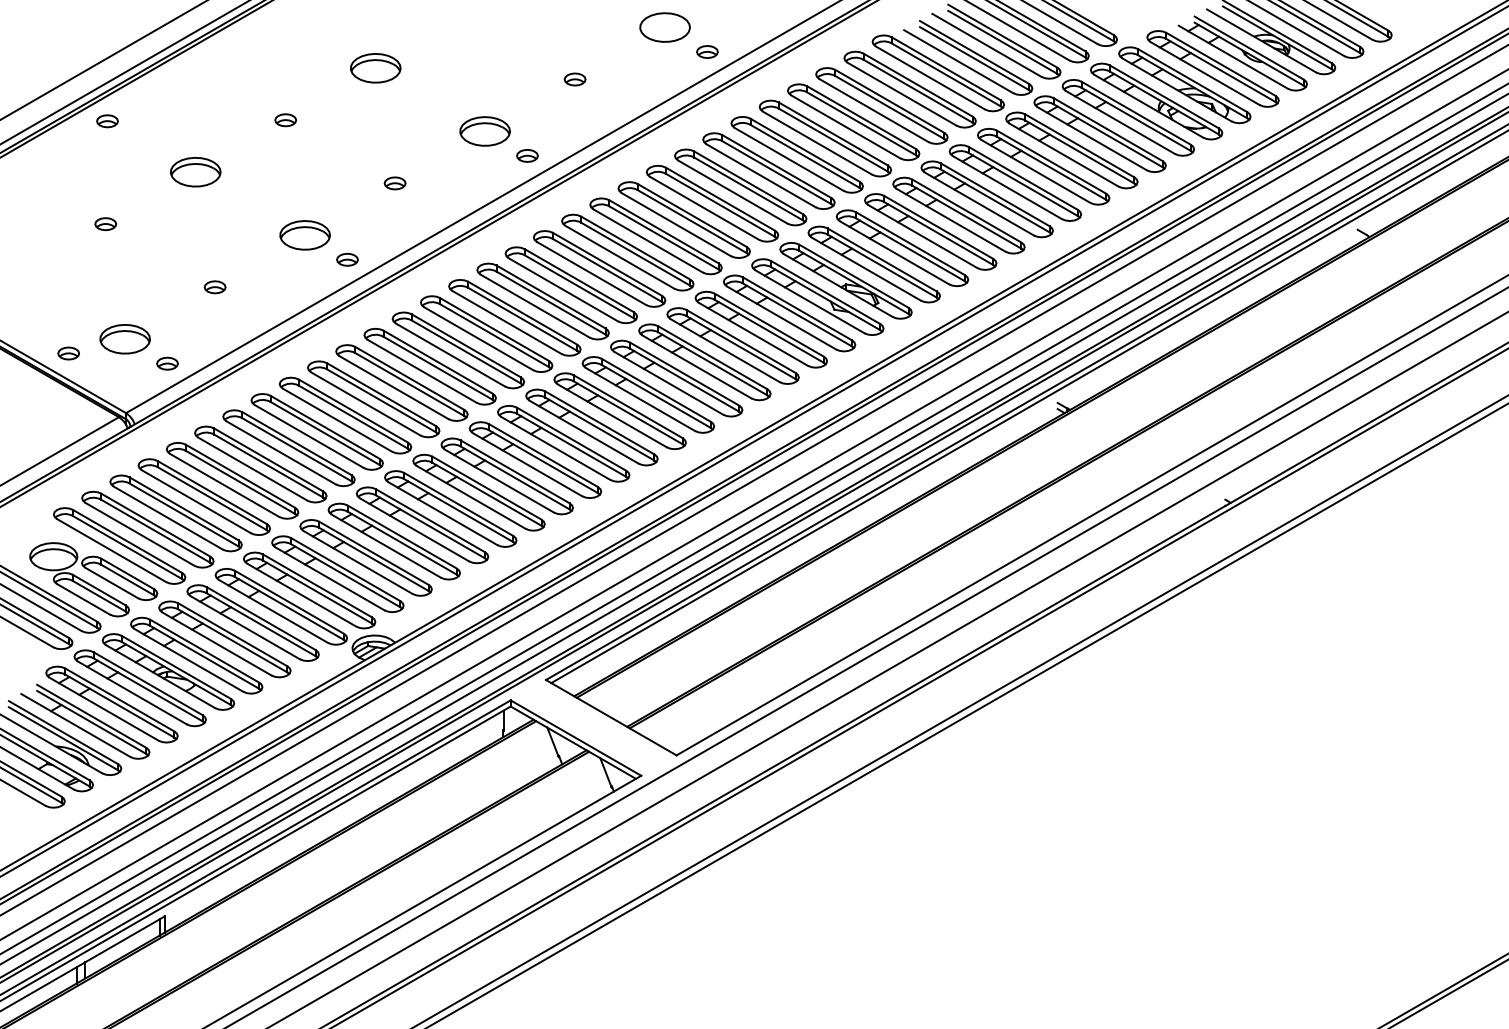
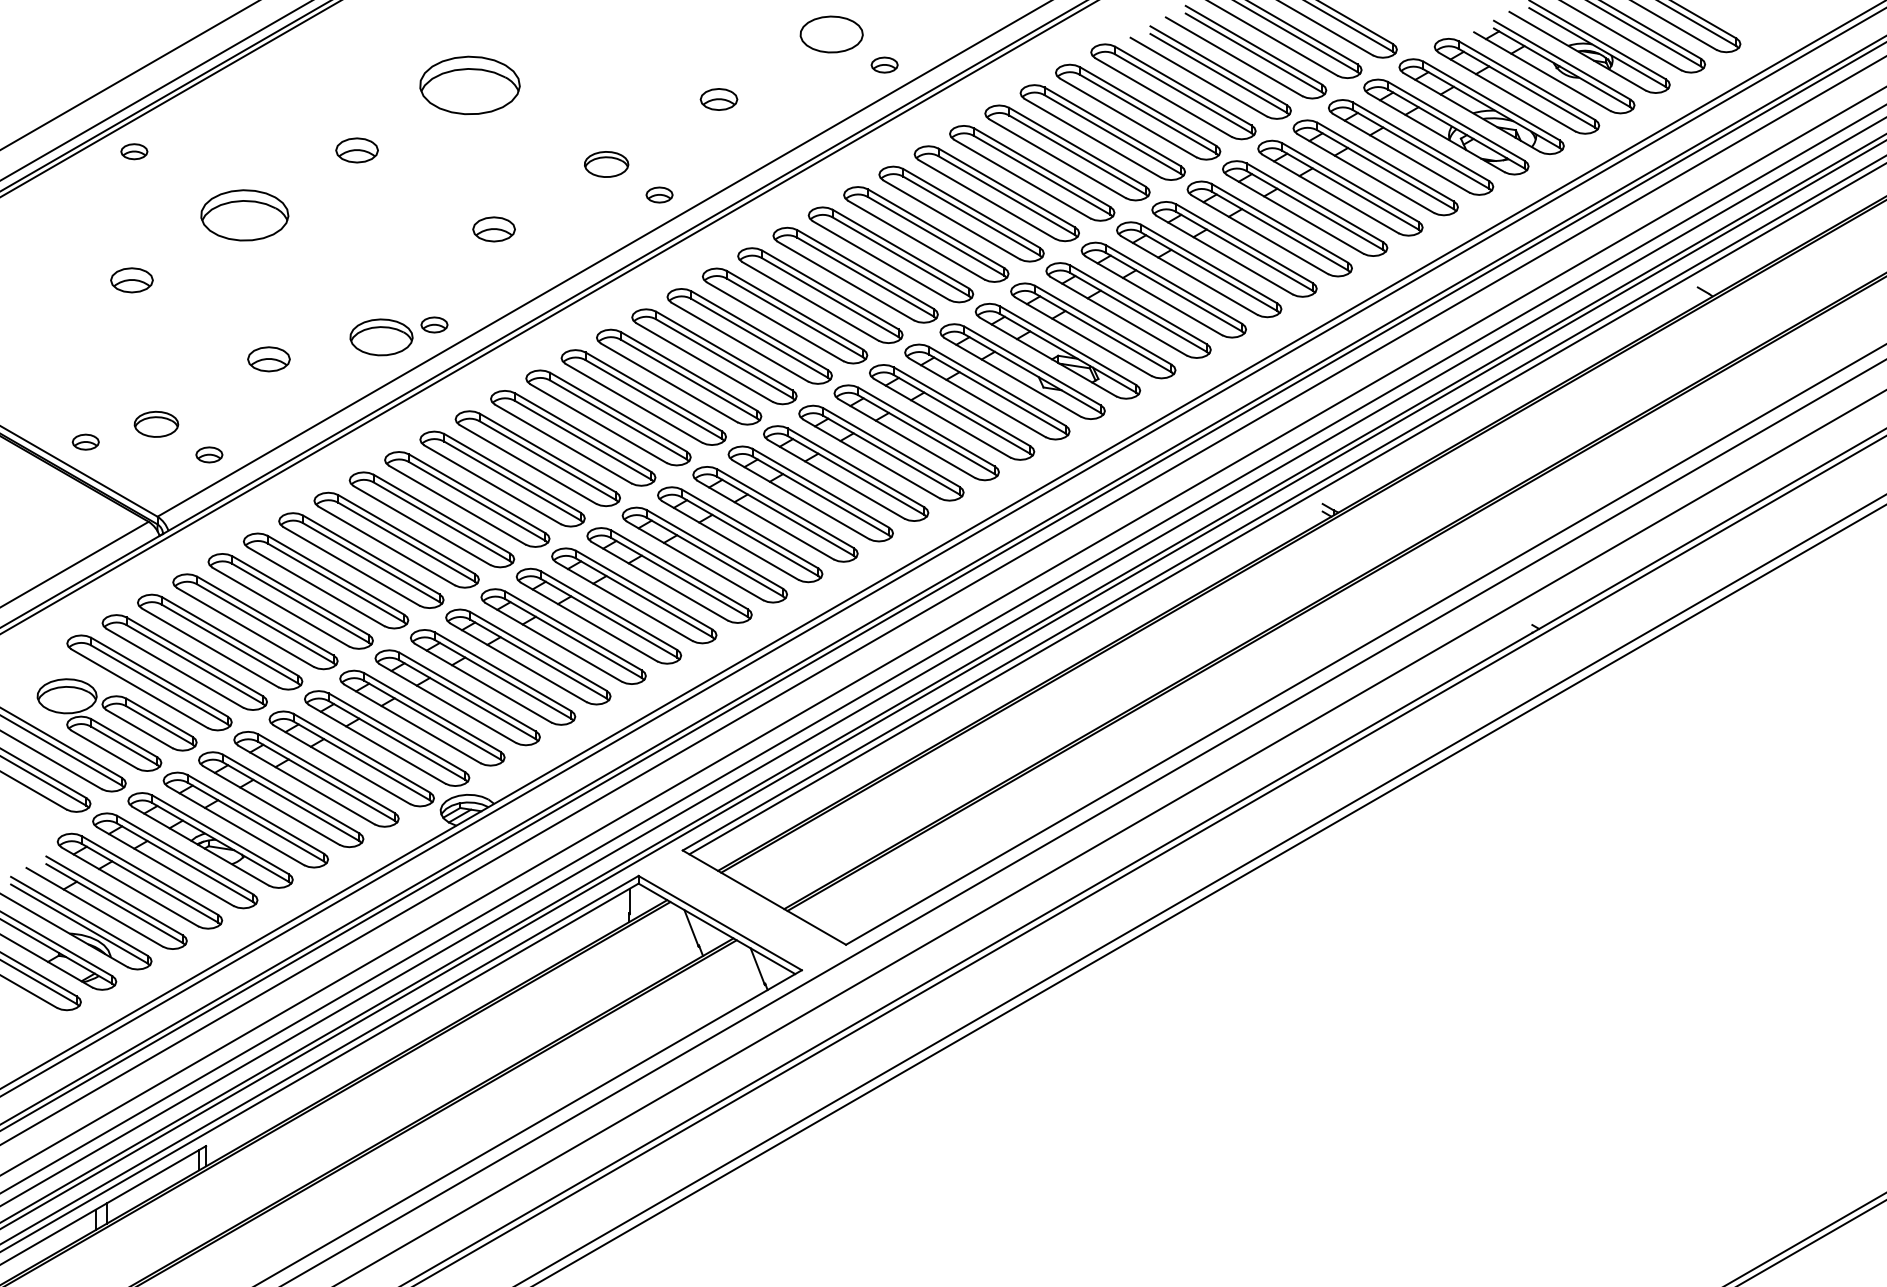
part: (375, 68) -> (469, 85), size x1.6
part: (575, 79) -> (719, 99), size x1.4
part: (285, 120) -> (357, 150), size x1.6
part: (485, 131) -> (606, 164), size x0.7
part: (195, 172) -> (244, 215), size x1.4
part: (394, 183) -> (493, 229), size x1.6
part: (106, 224) -> (132, 280), size x1.6
part: (305, 235) -> (381, 337), moved
part: (214, 287) -> (268, 359), size x1.6
part: (125, 339) -> (156, 424), size x0.7

